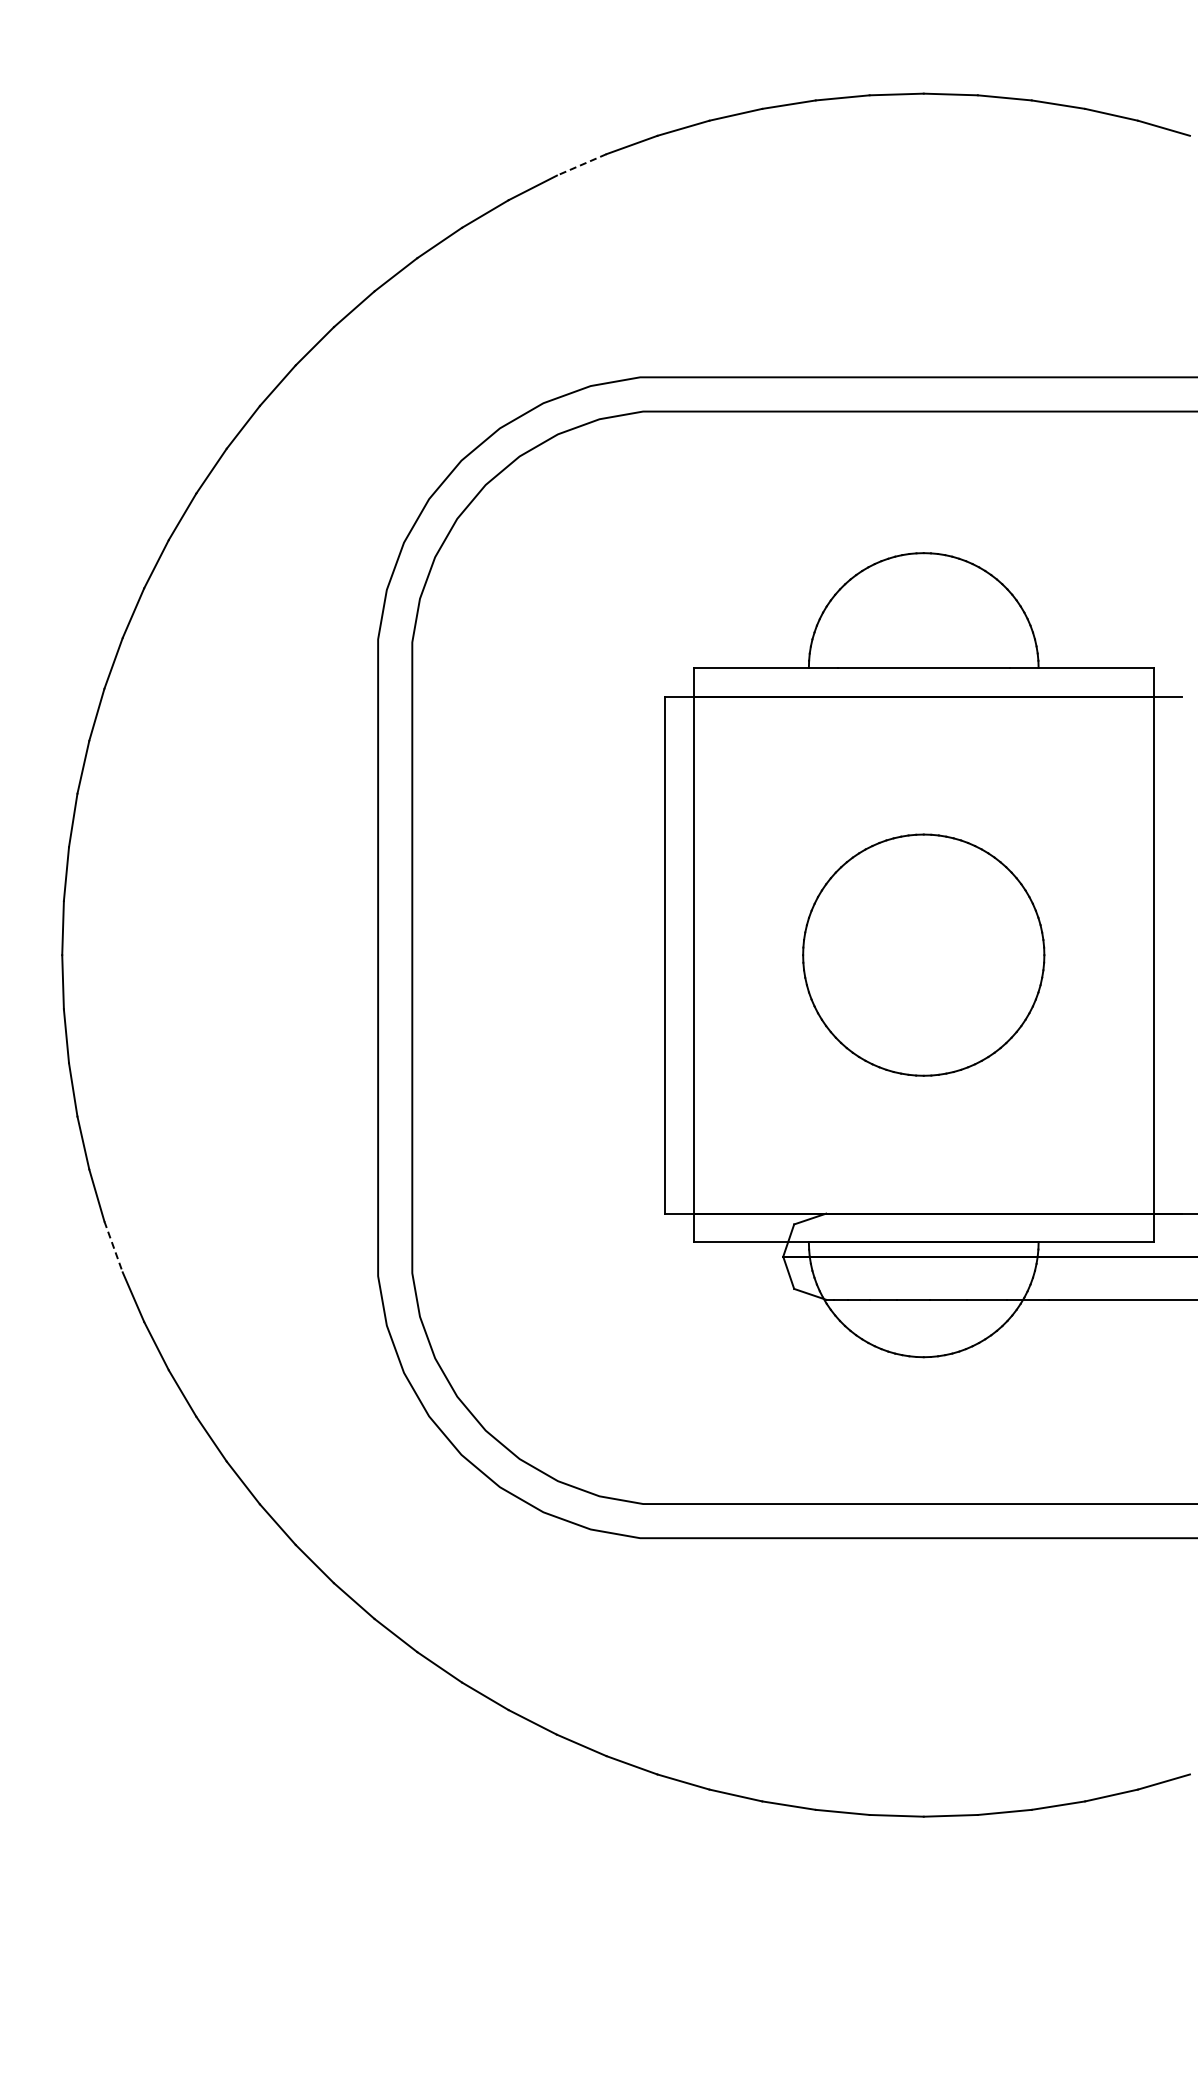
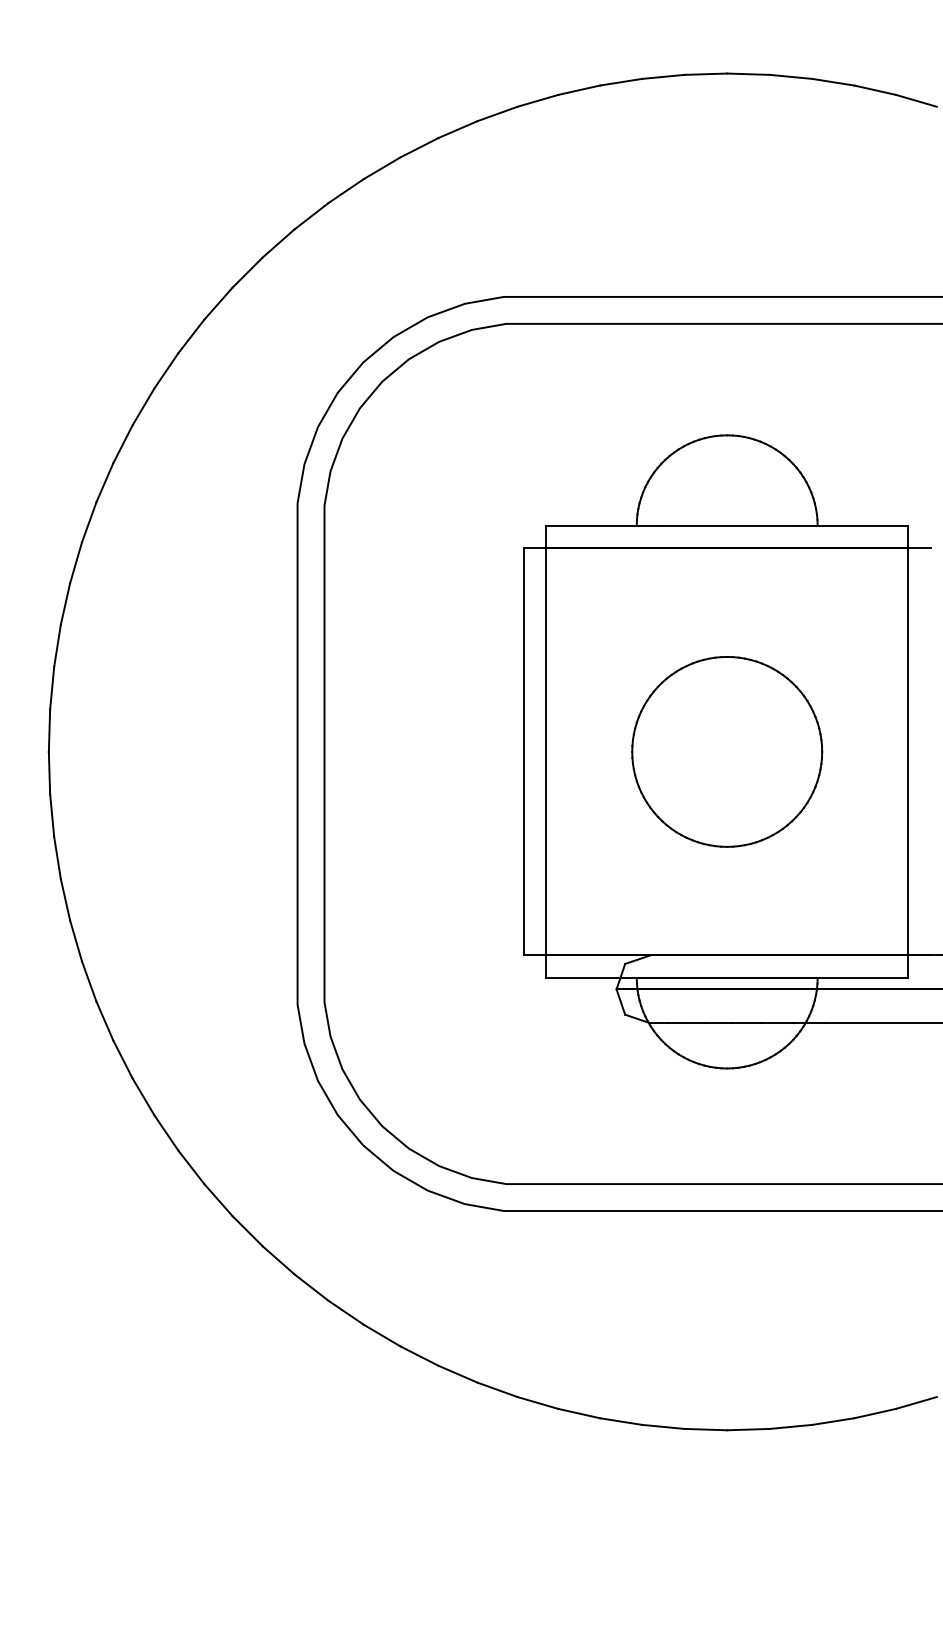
line: (581, 165) -> (457, 130), dashed -> solid
line: (113, 1247) -> (89, 982), dashed -> solid

